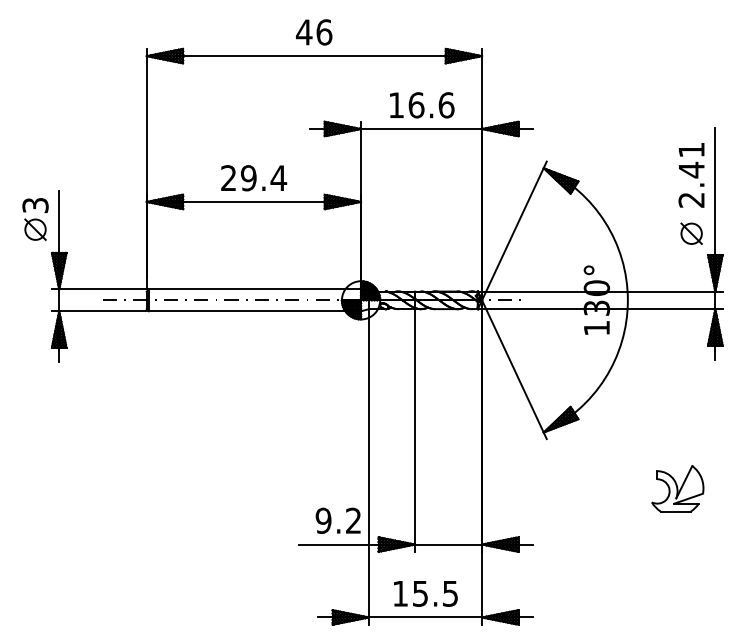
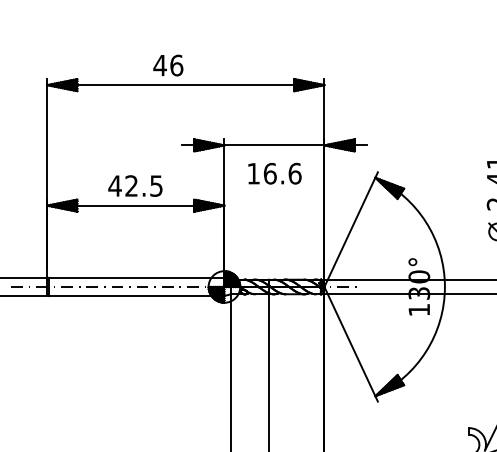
text: (314, 32) -> (168, 65), moved
text: (422, 105) -> (275, 173), moved
text: (253, 178) -> (135, 186), 29.4 -> 42.5

